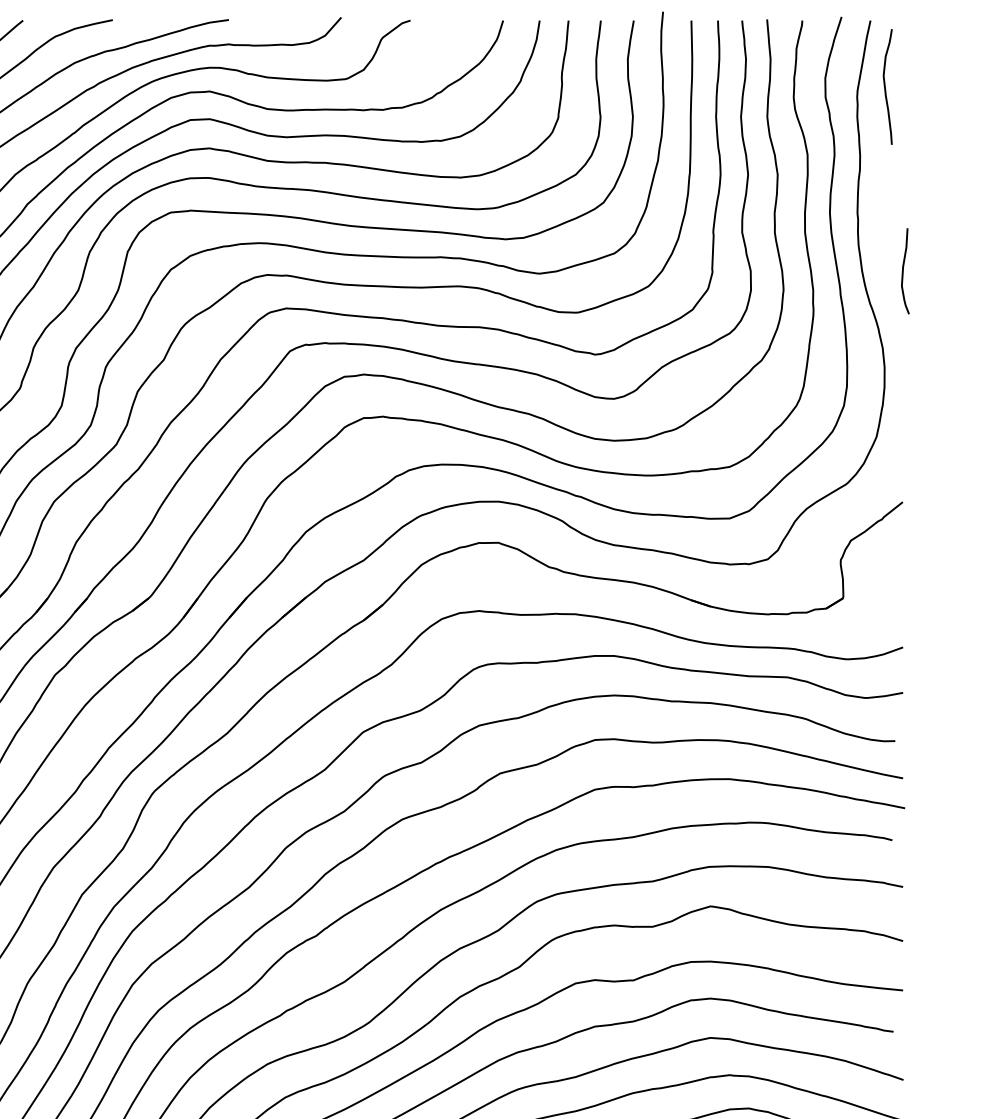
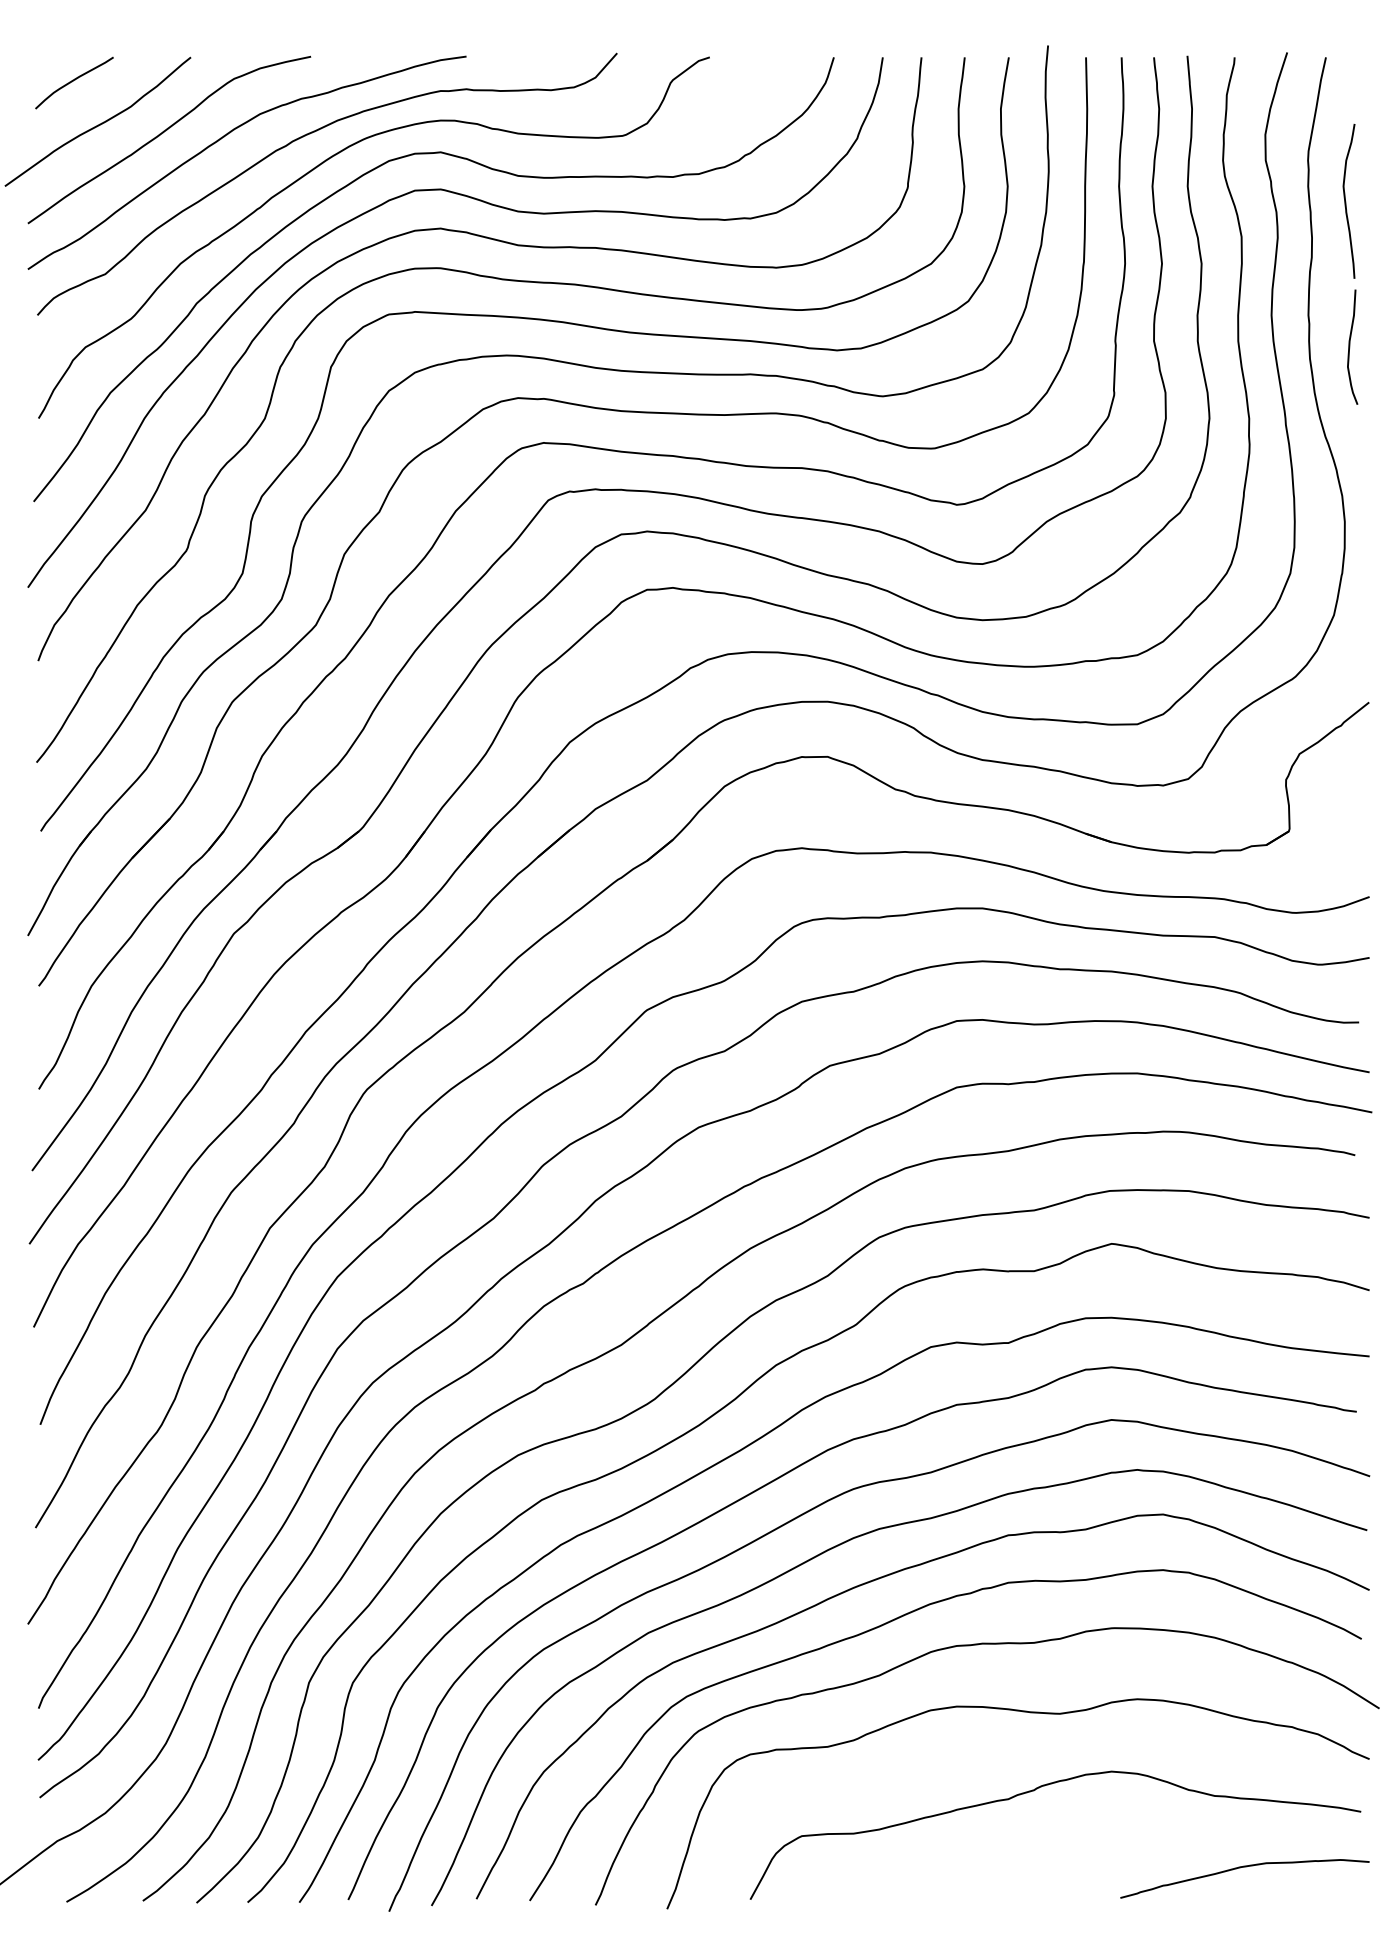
curve: (885, 87) -> (1346, 201), moved
curve: (903, 270) -> (1350, 346), moved

